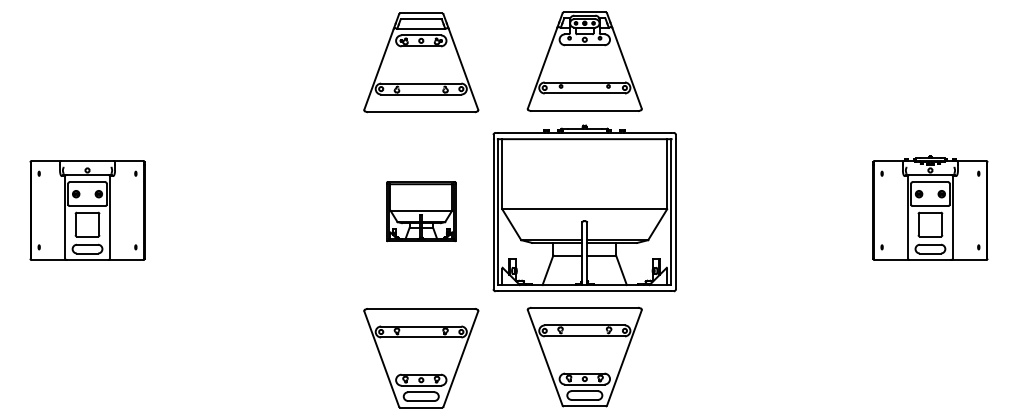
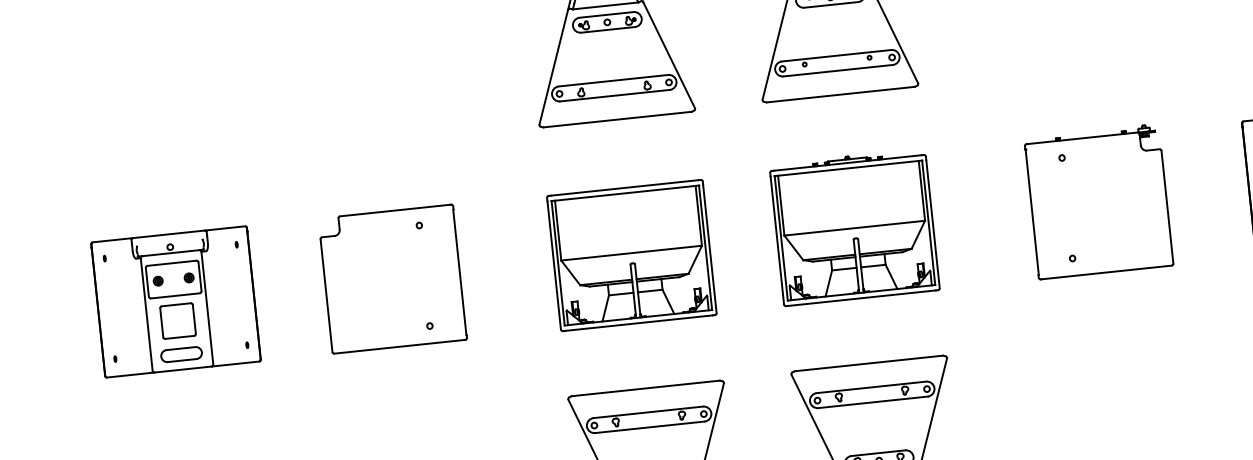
part: (584, 207) -> (854, 226), size x0.62
part: (763, 207) -> (1098, 200), added
part: (246, 210) -> (393, 279), added
part: (421, 211) -> (632, 255), size x1.67

